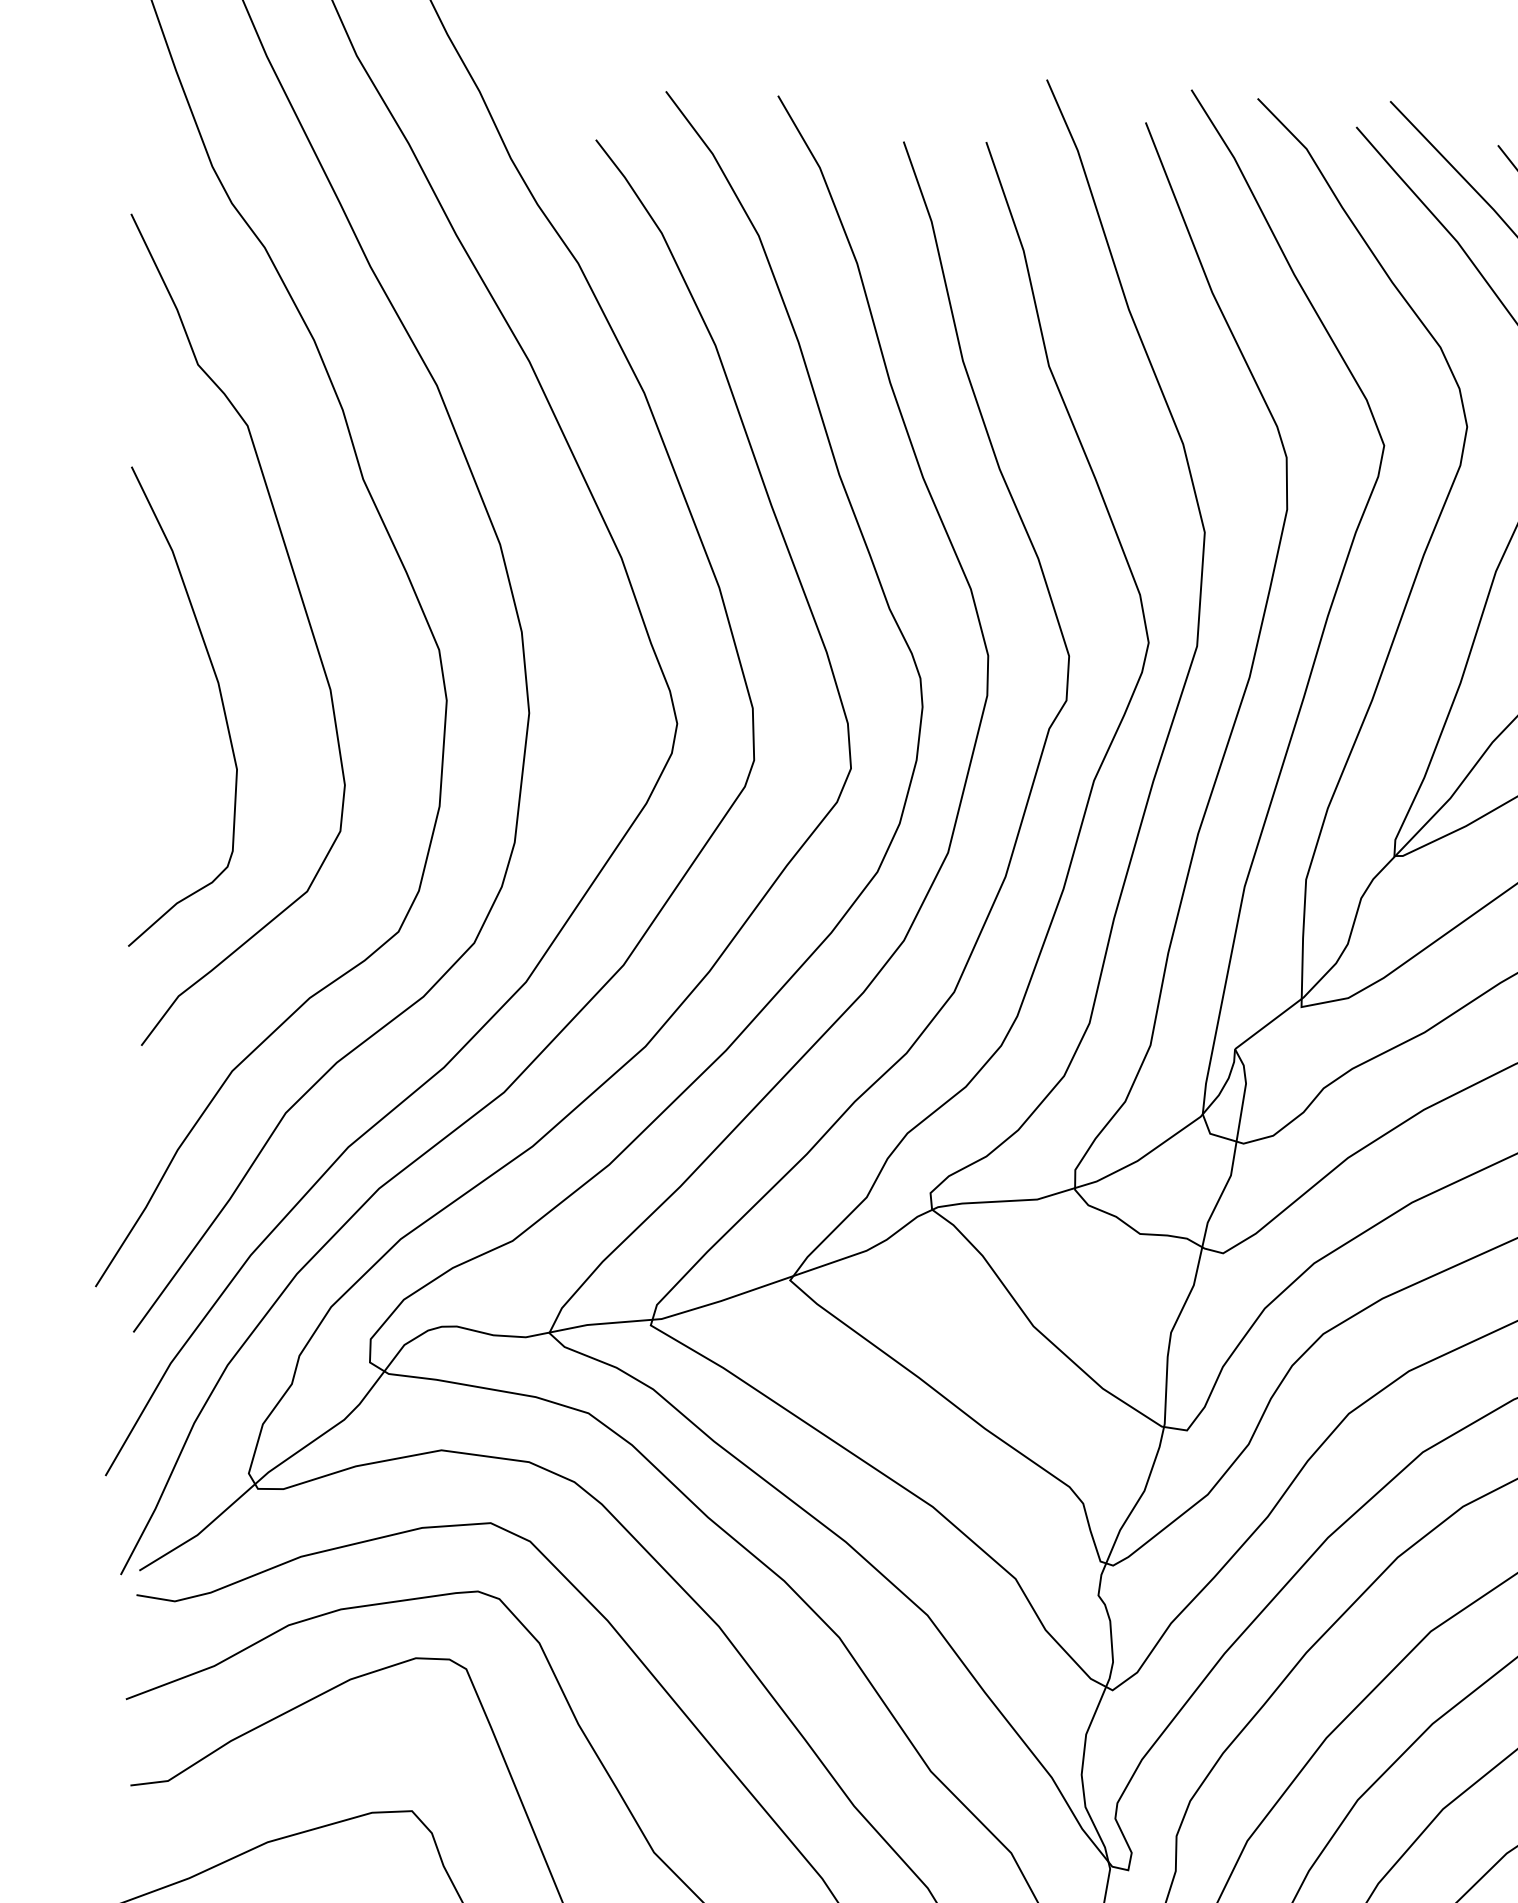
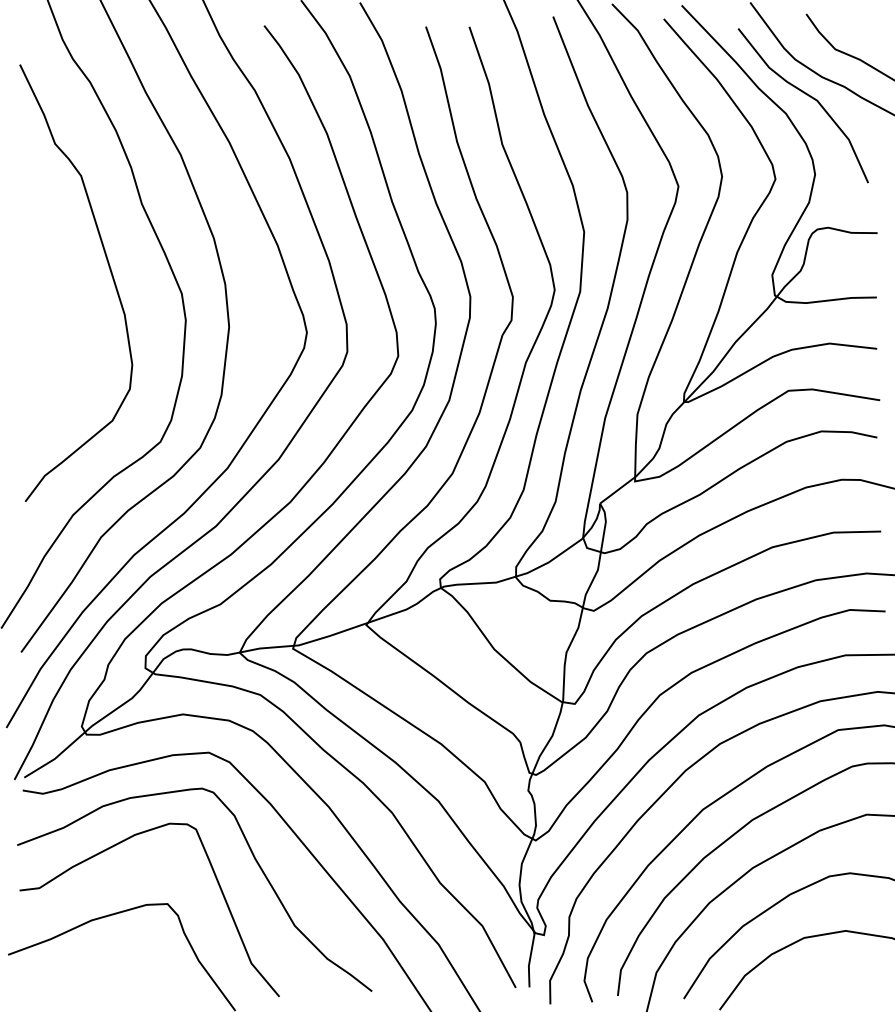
curve: (219, 700) -> (66, 320), removed

